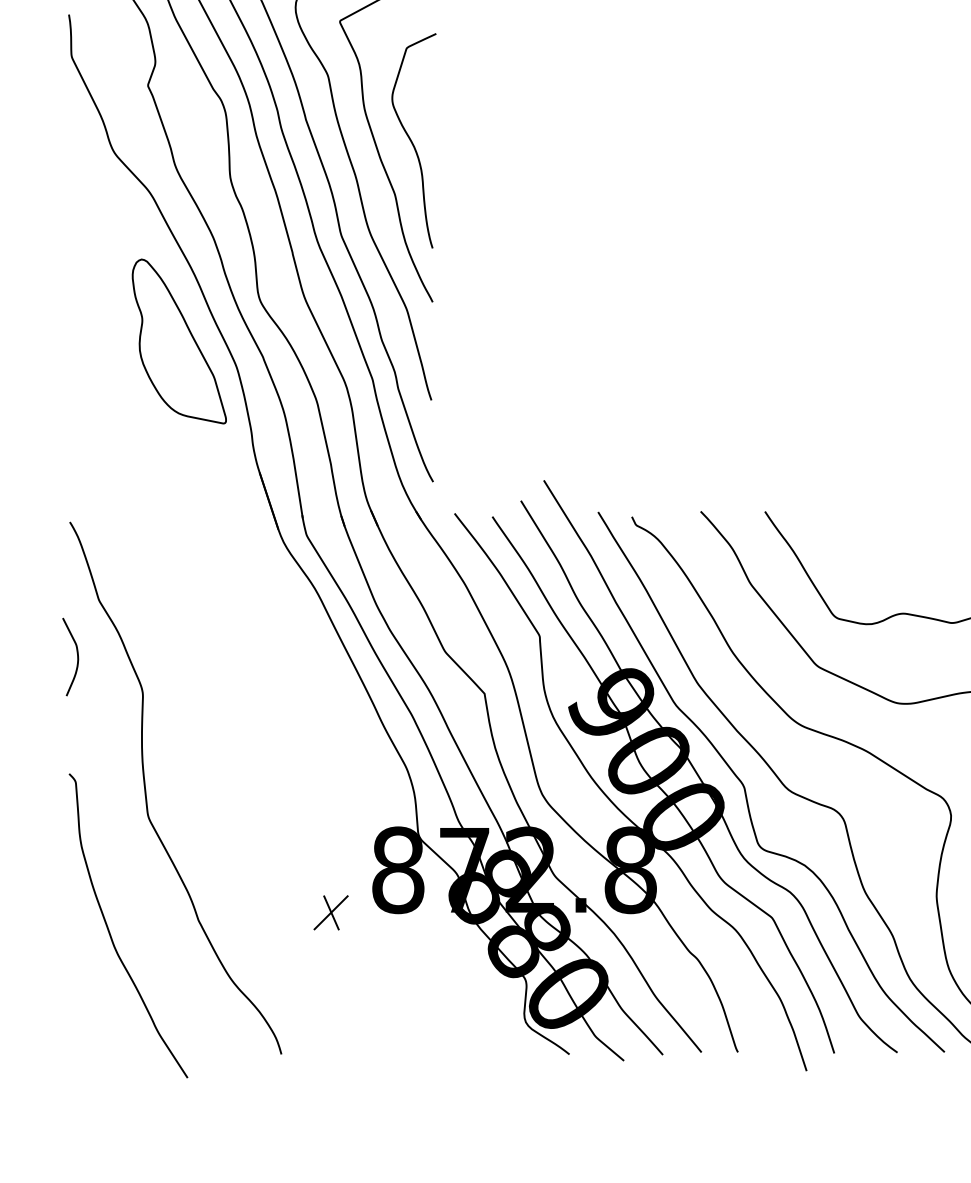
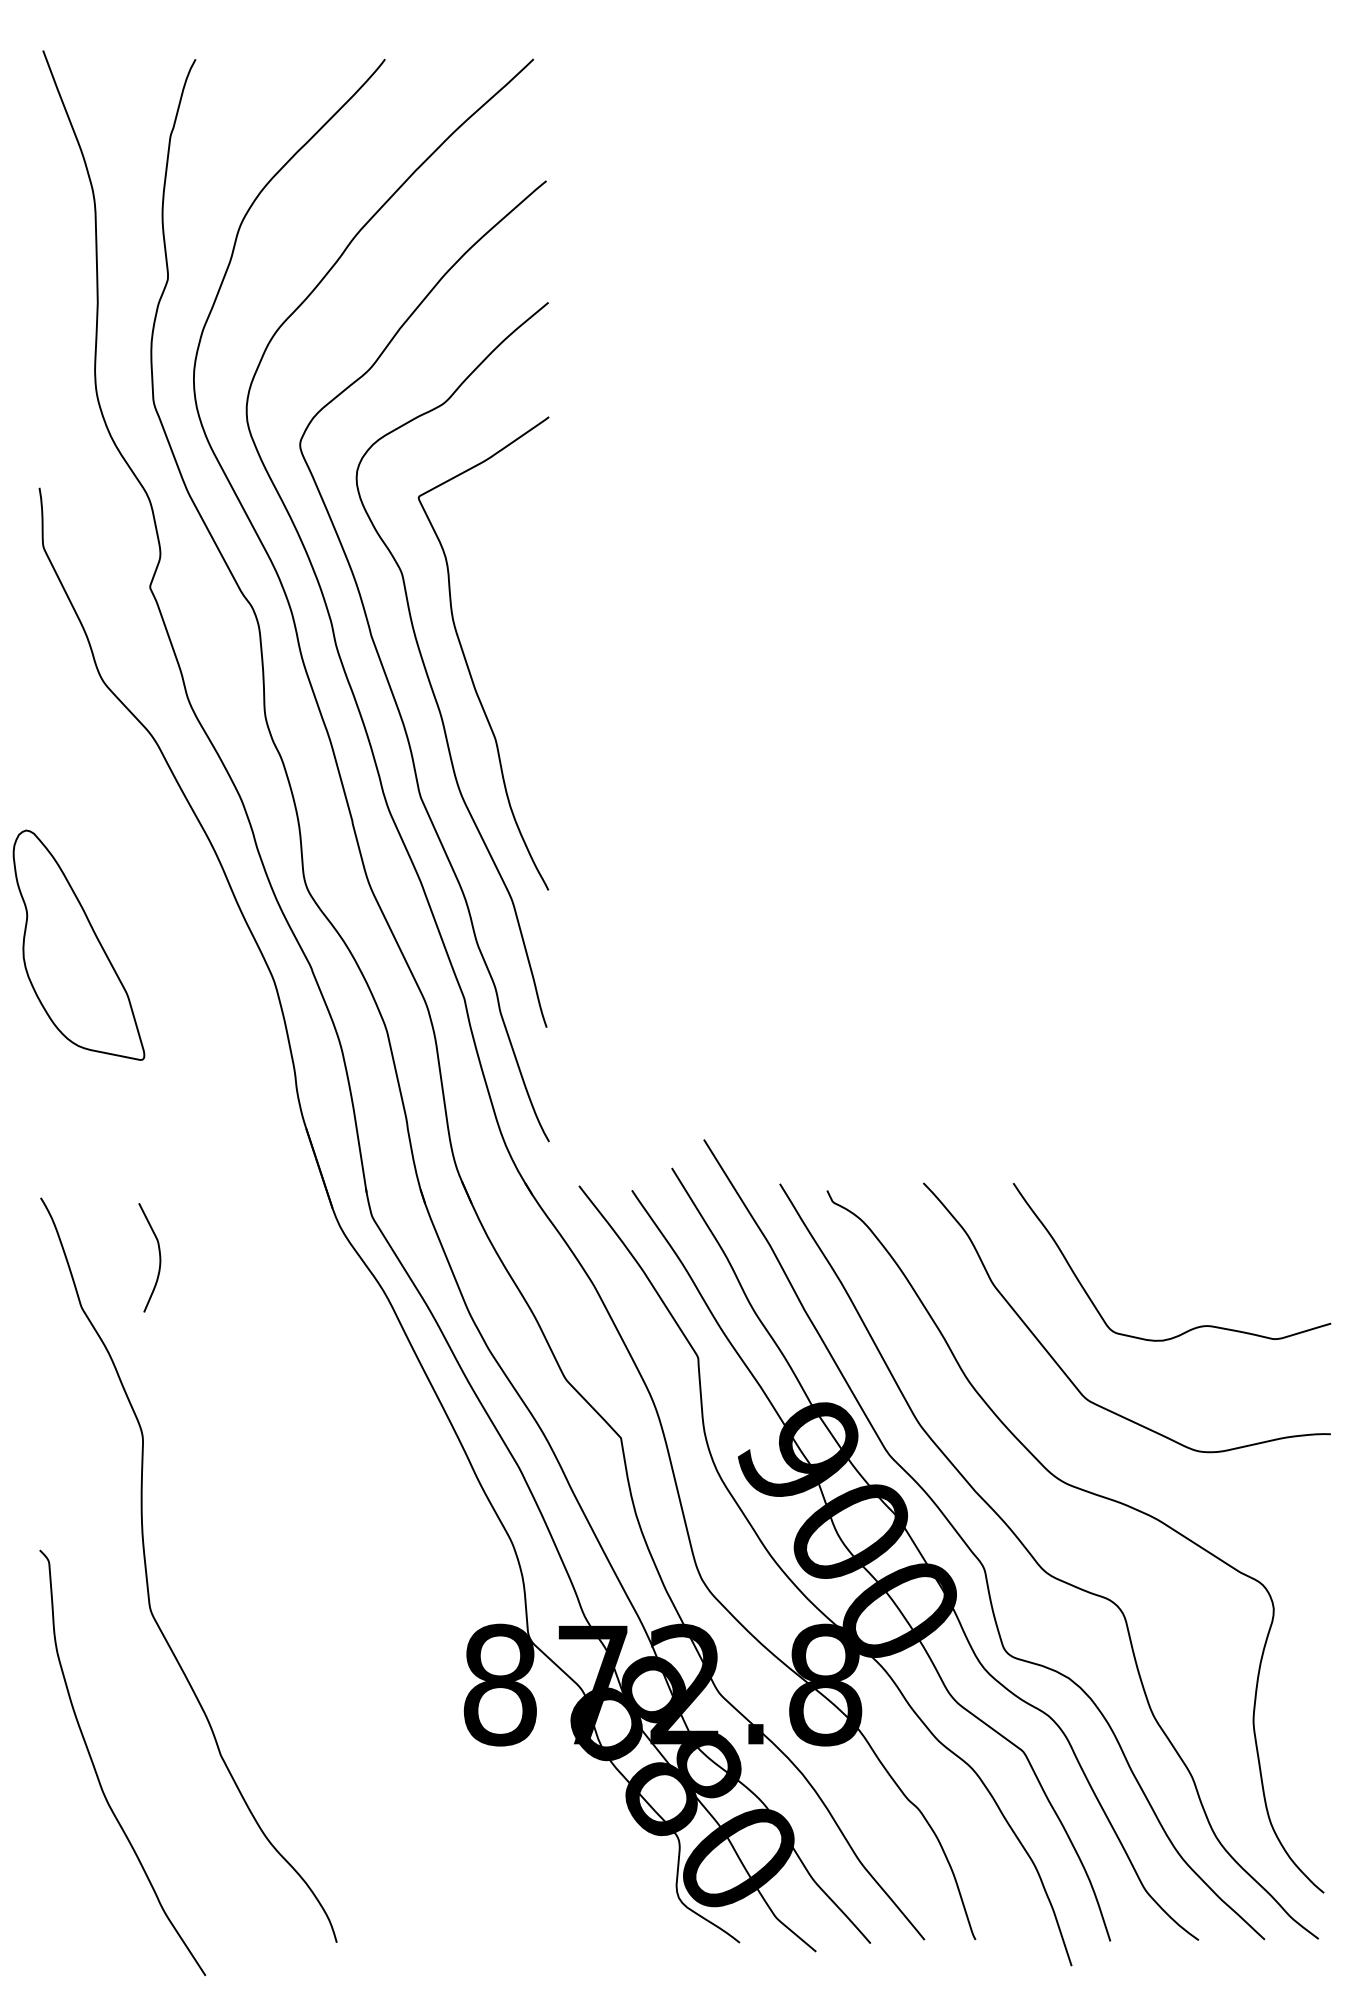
curve: (412, 142) -> (520, 666), removed
part: (179, 340) -> (78, 944), moved
curve: (77, 656) -> (159, 1257), moved
part: (331, 912) -> (406, 1744), removed

